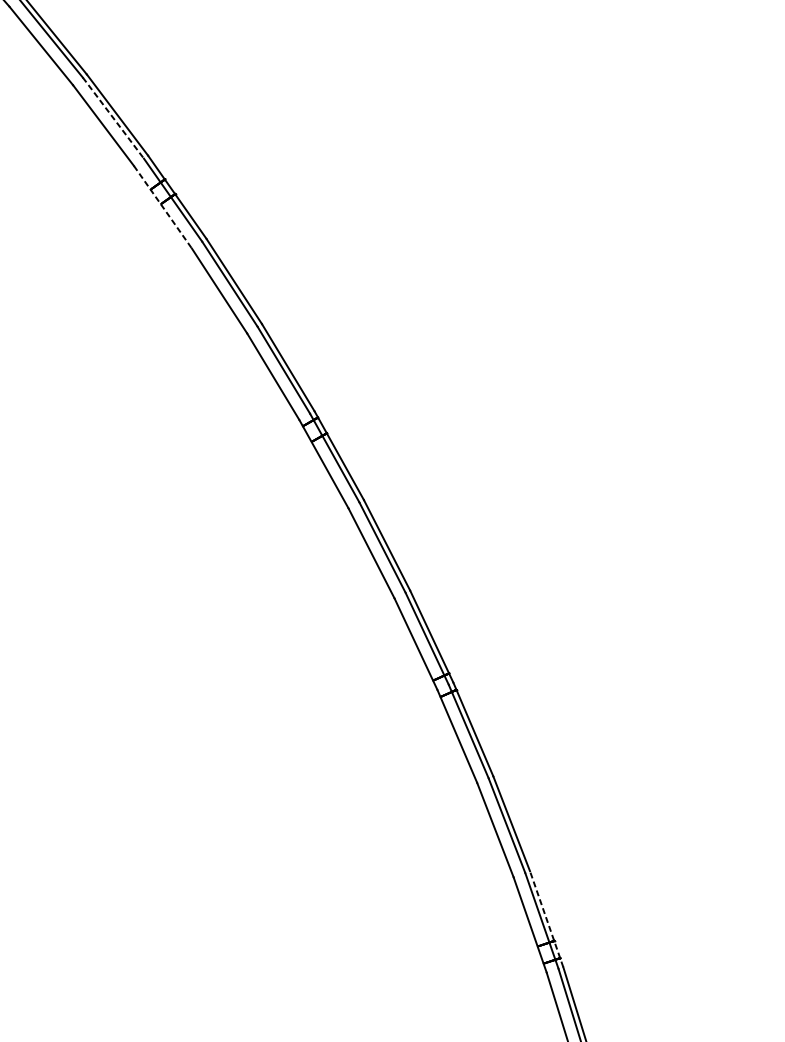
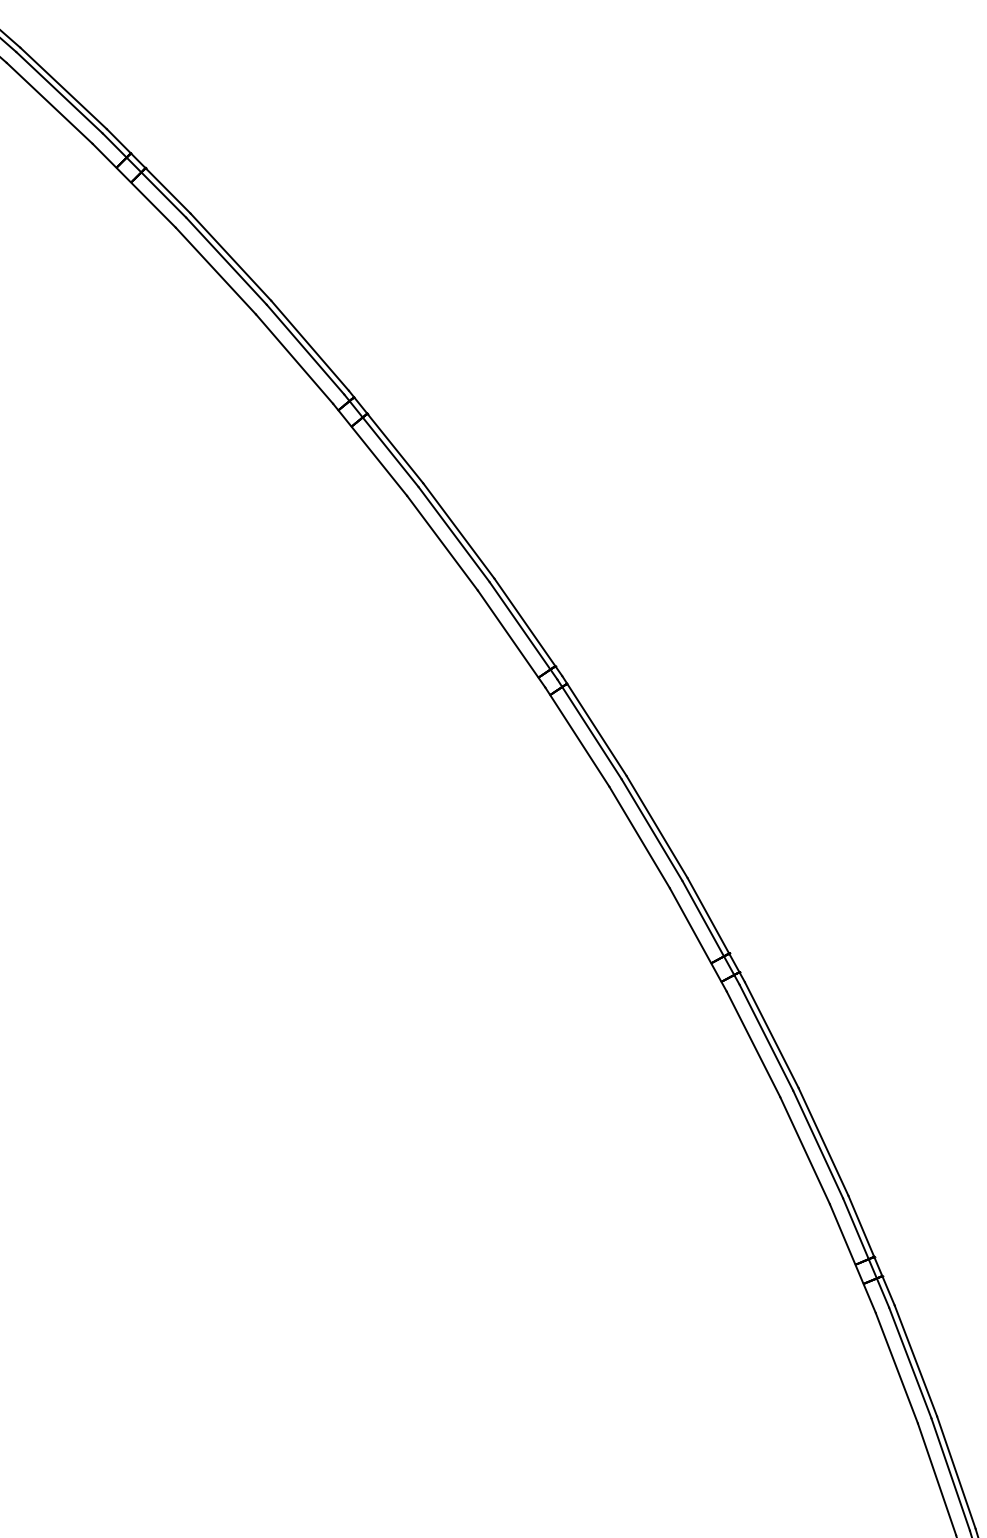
line: (113, 118) -> (59, 93), dashed -> solid
line: (163, 208) -> (134, 186), dashed -> solid
line: (546, 918) -> (715, 929), dashed -> solid

